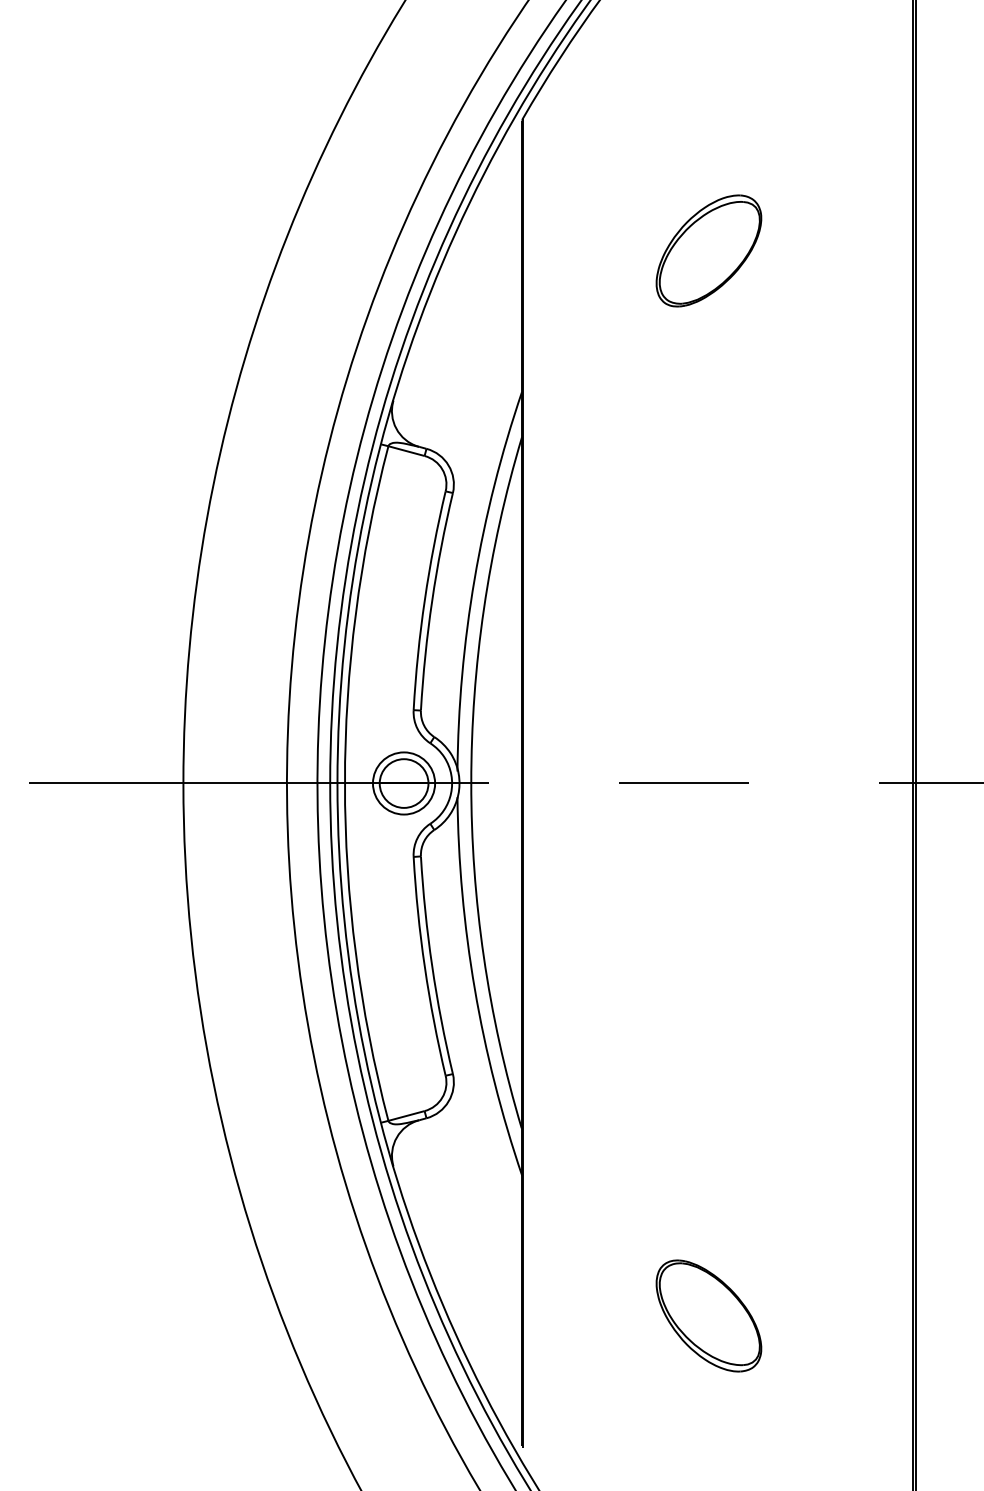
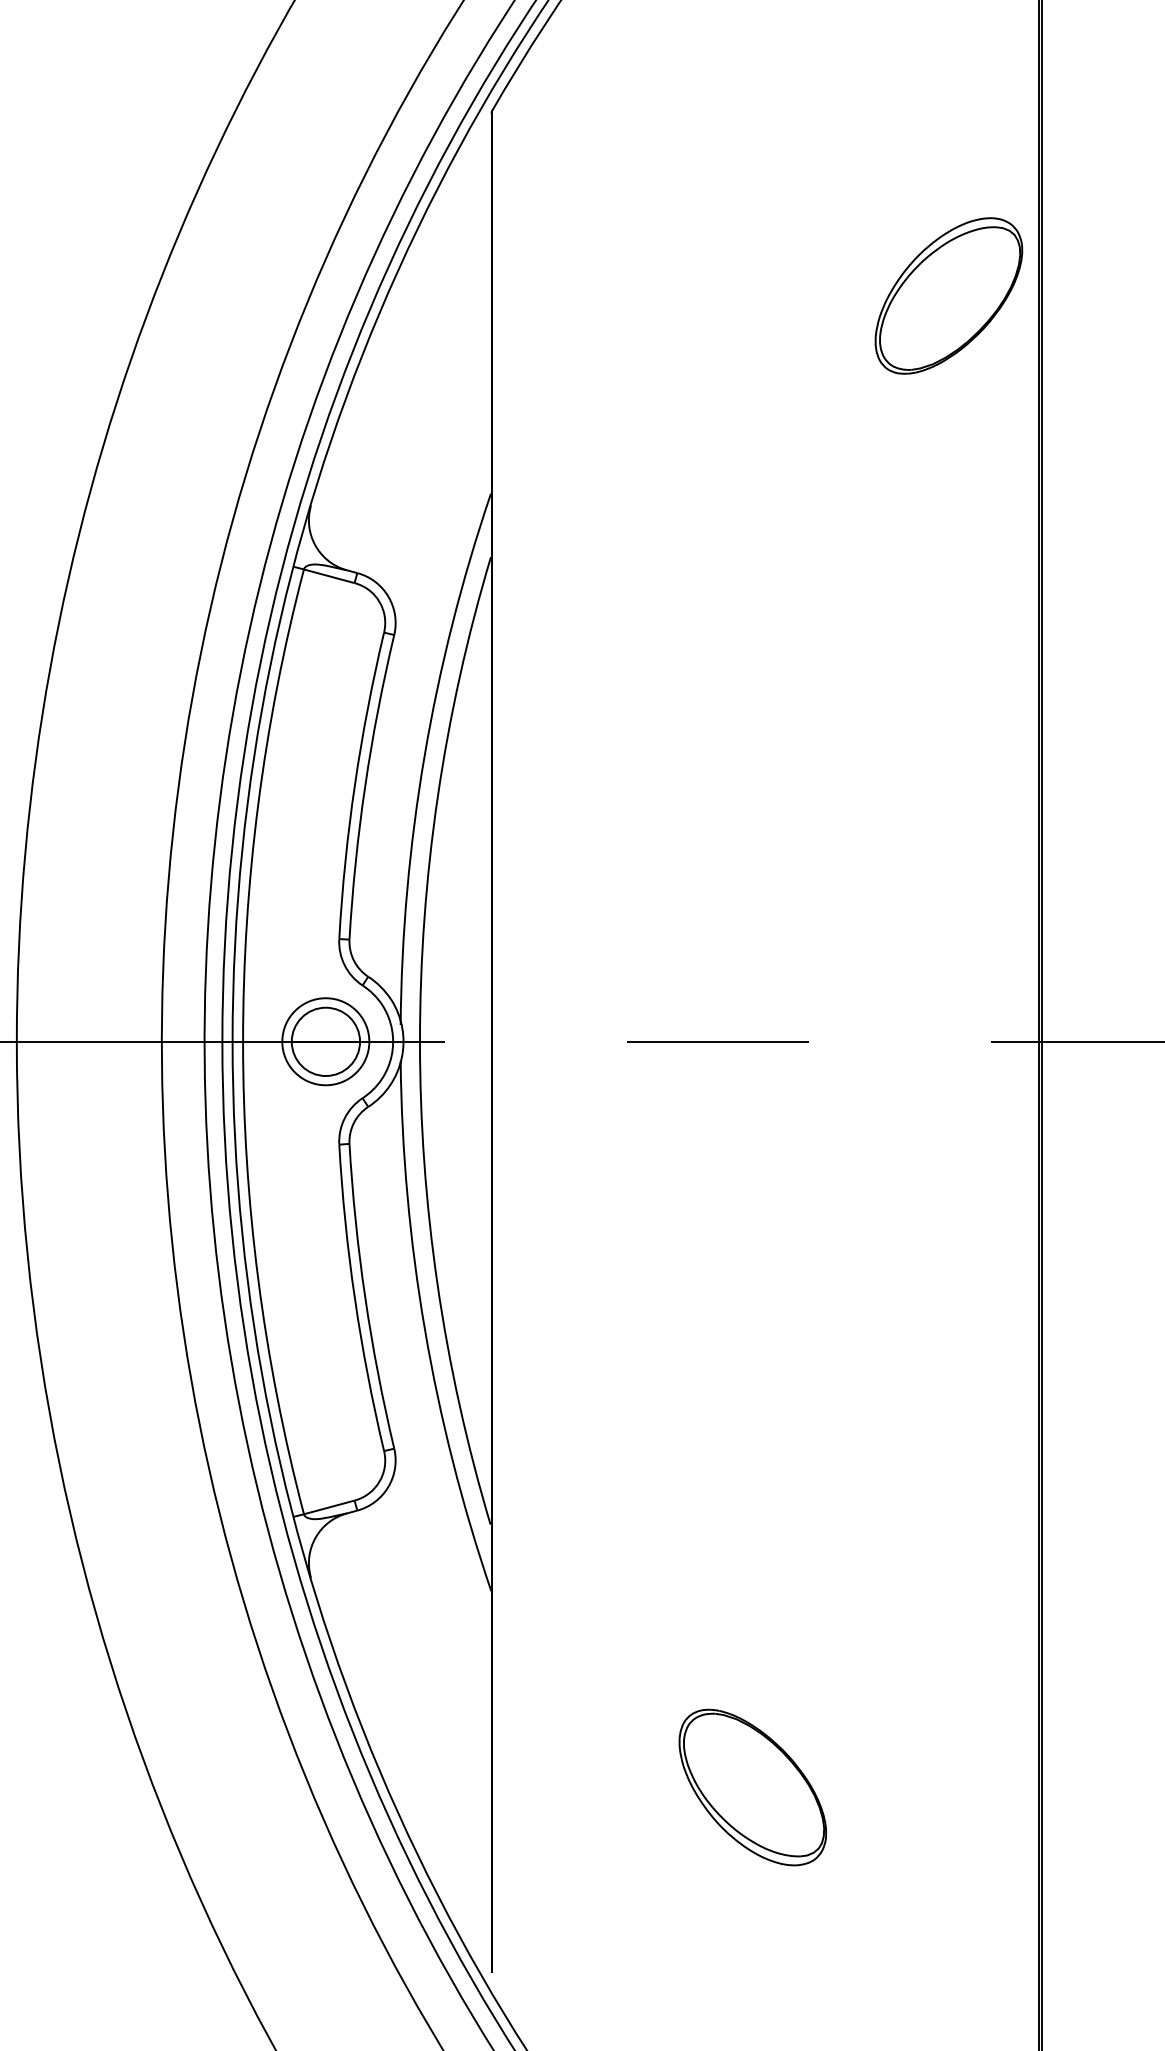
part: (708, 250) -> (948, 295), moved

